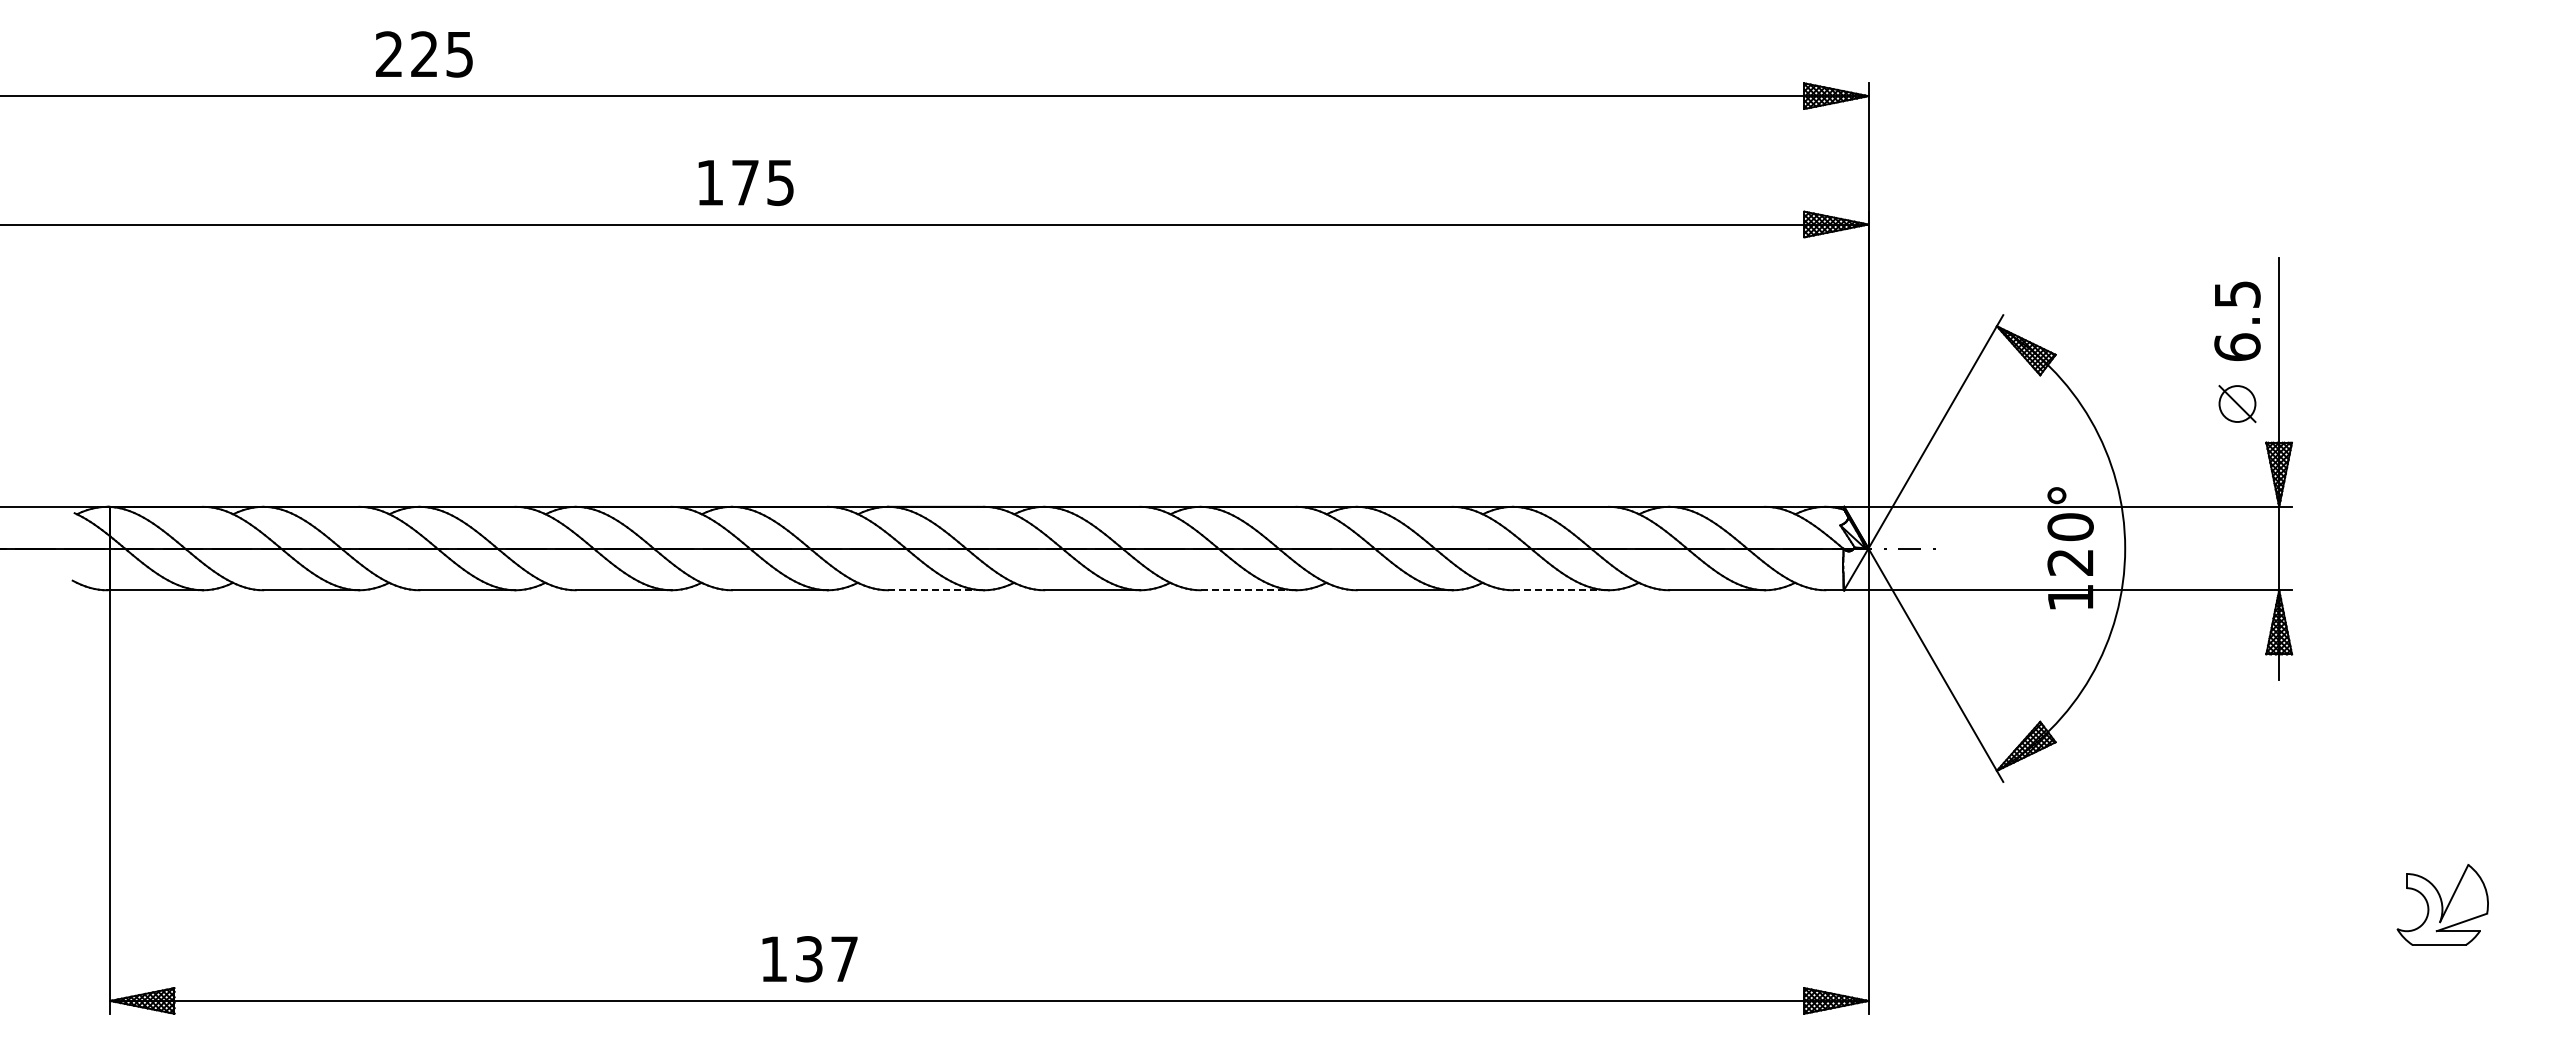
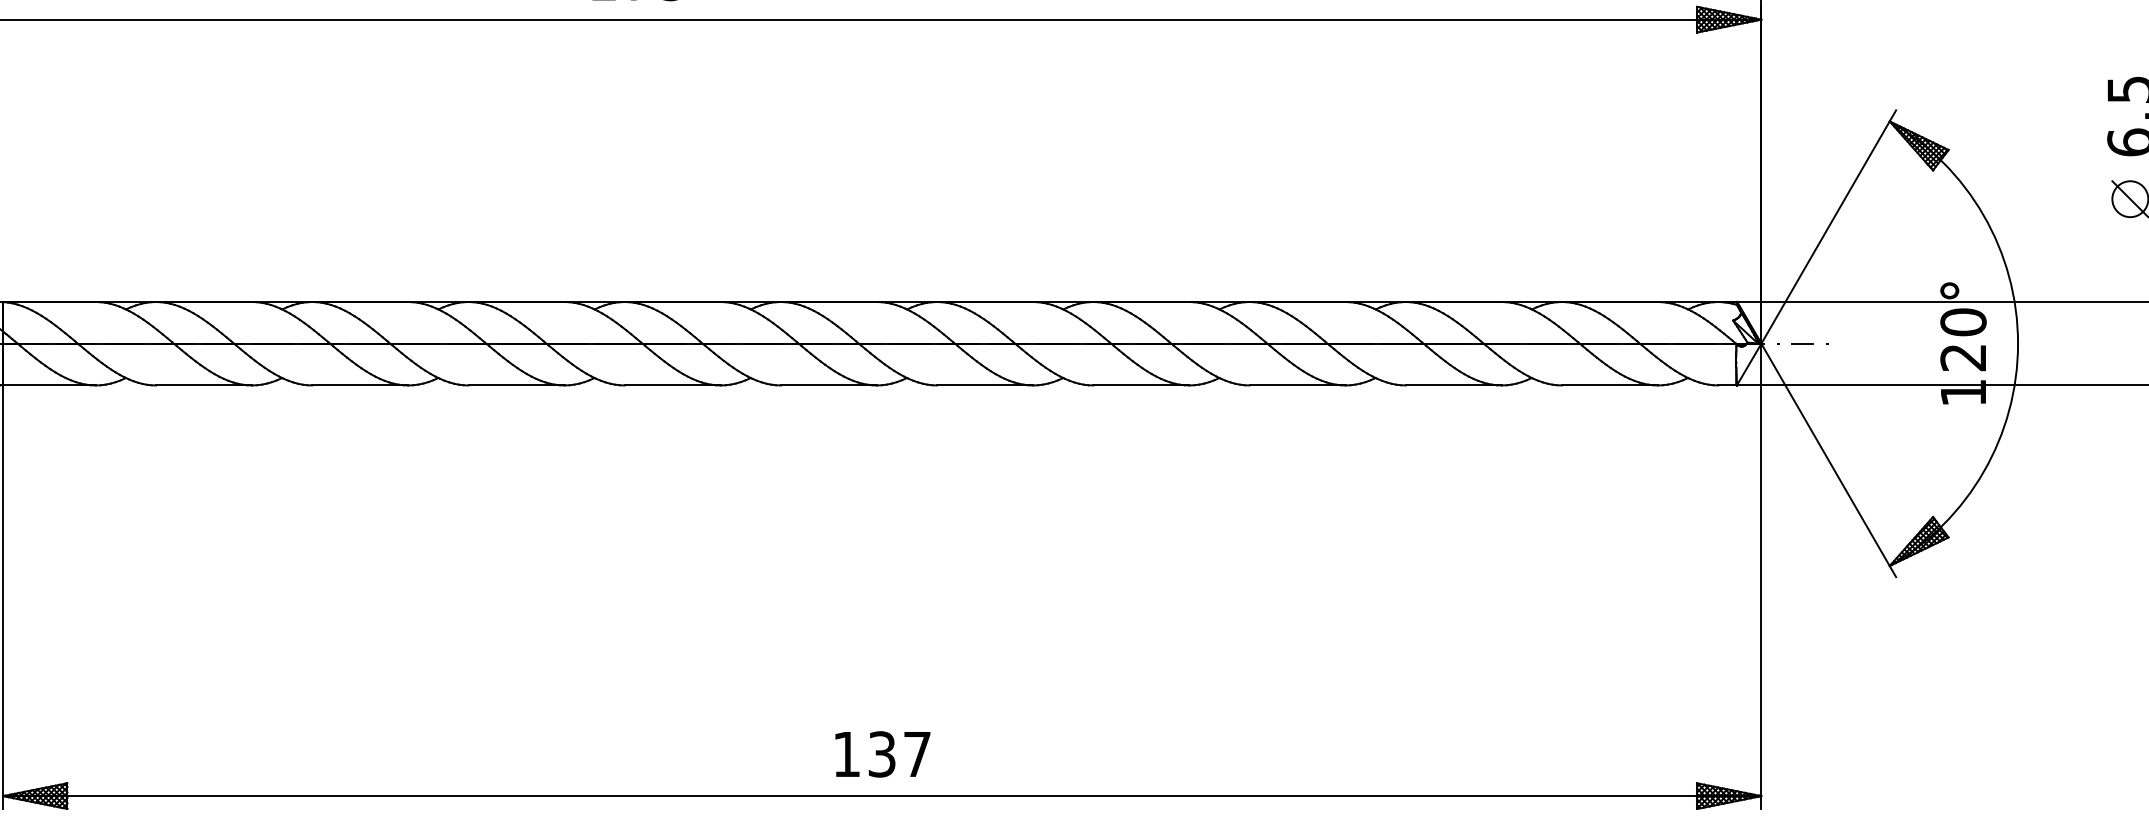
line: (936, 590) -> (829, 385), dashed -> solid
line: (1248, 590) -> (1141, 385), dashed -> solid
line: (1561, 590) -> (1454, 385), dashed -> solid
text: (809, 959) -> (882, 754), moved

